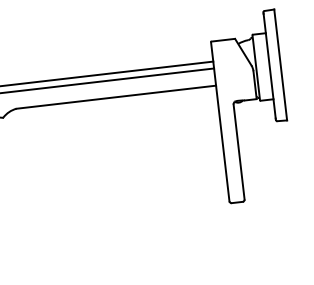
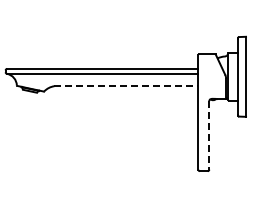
line: (116, 97) -> (126, 86), solid -> dashed
line: (239, 152) -> (209, 135), solid -> dashed

